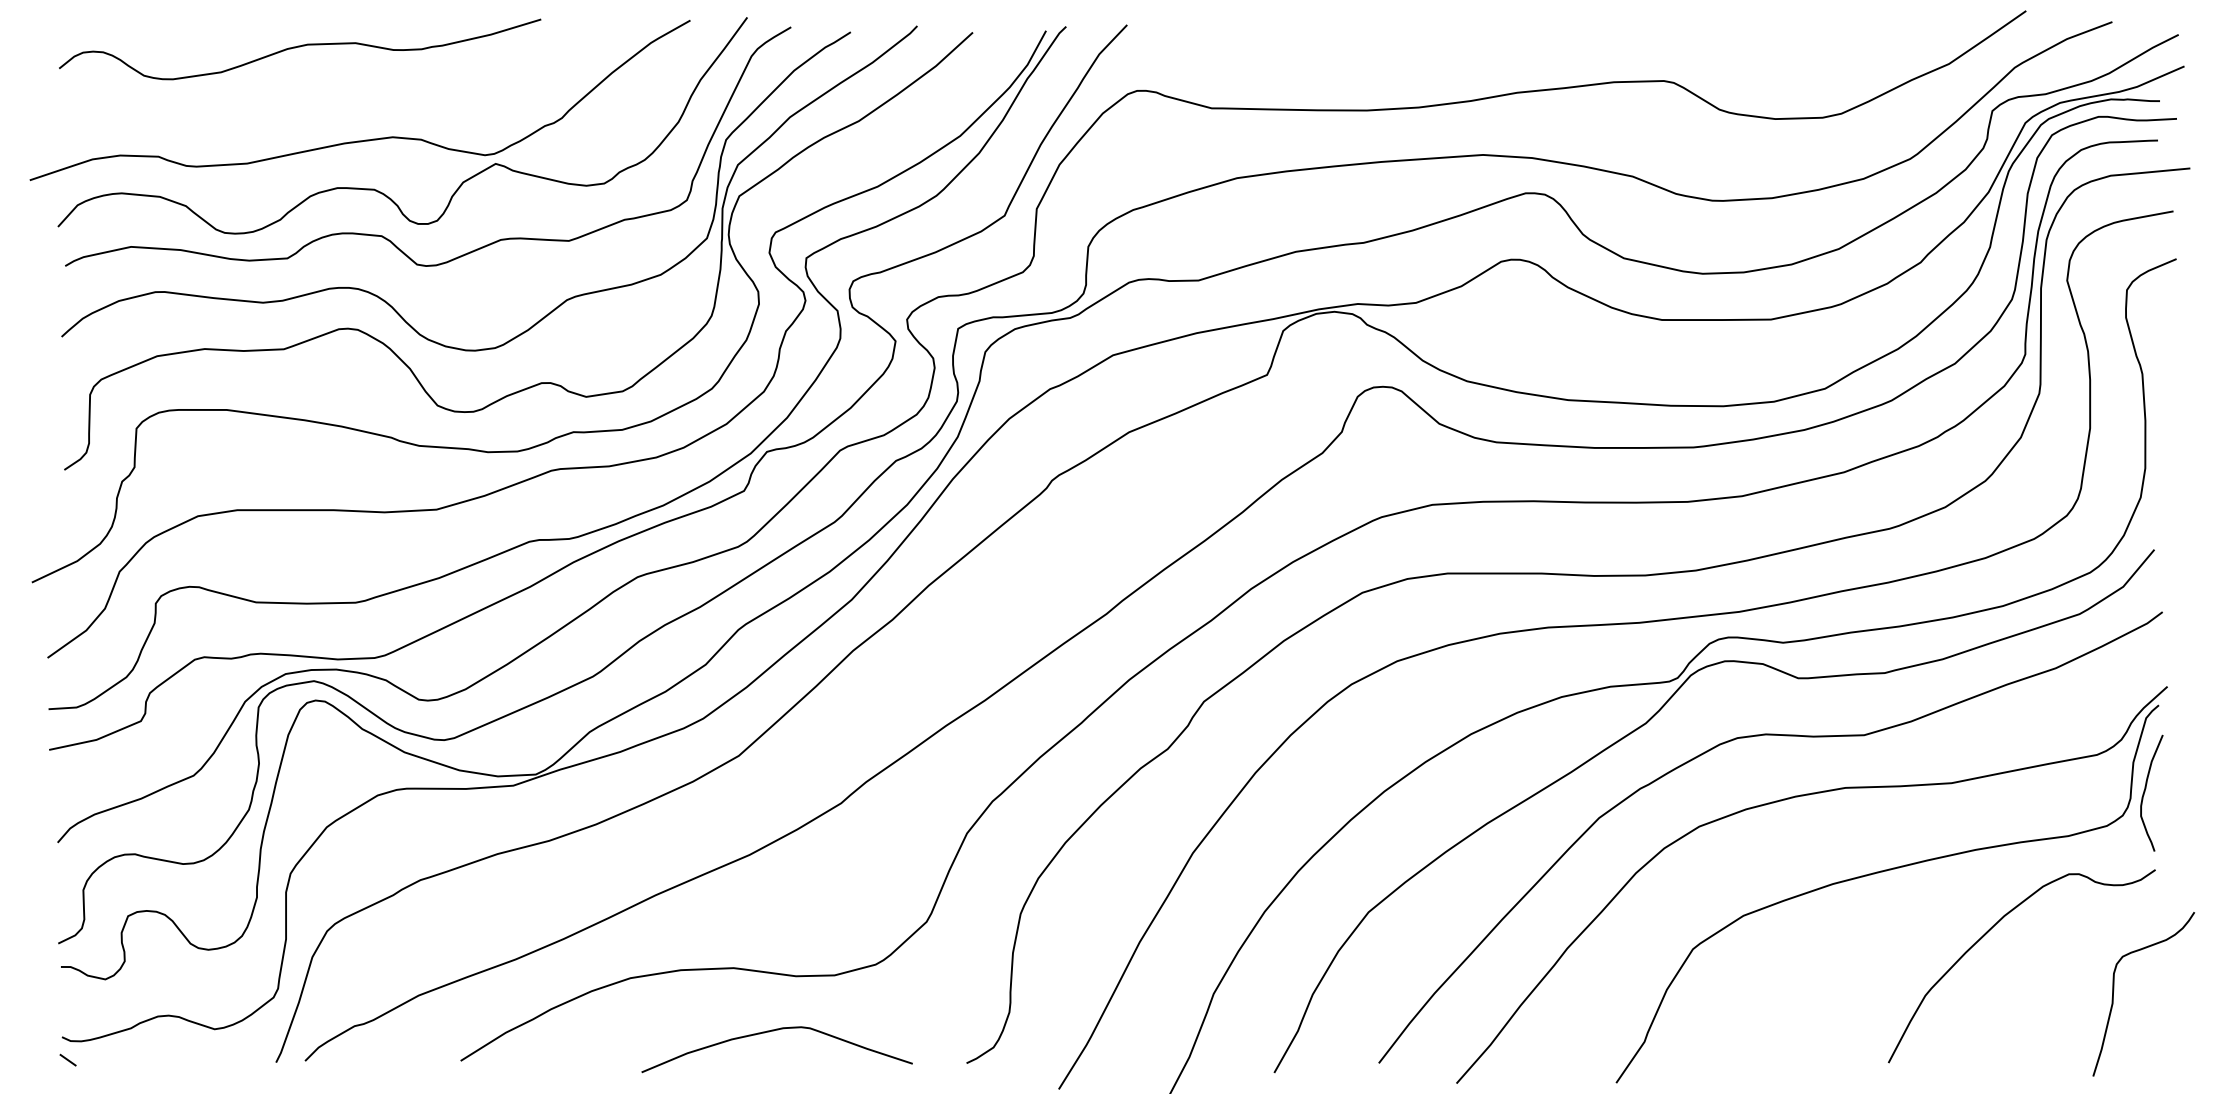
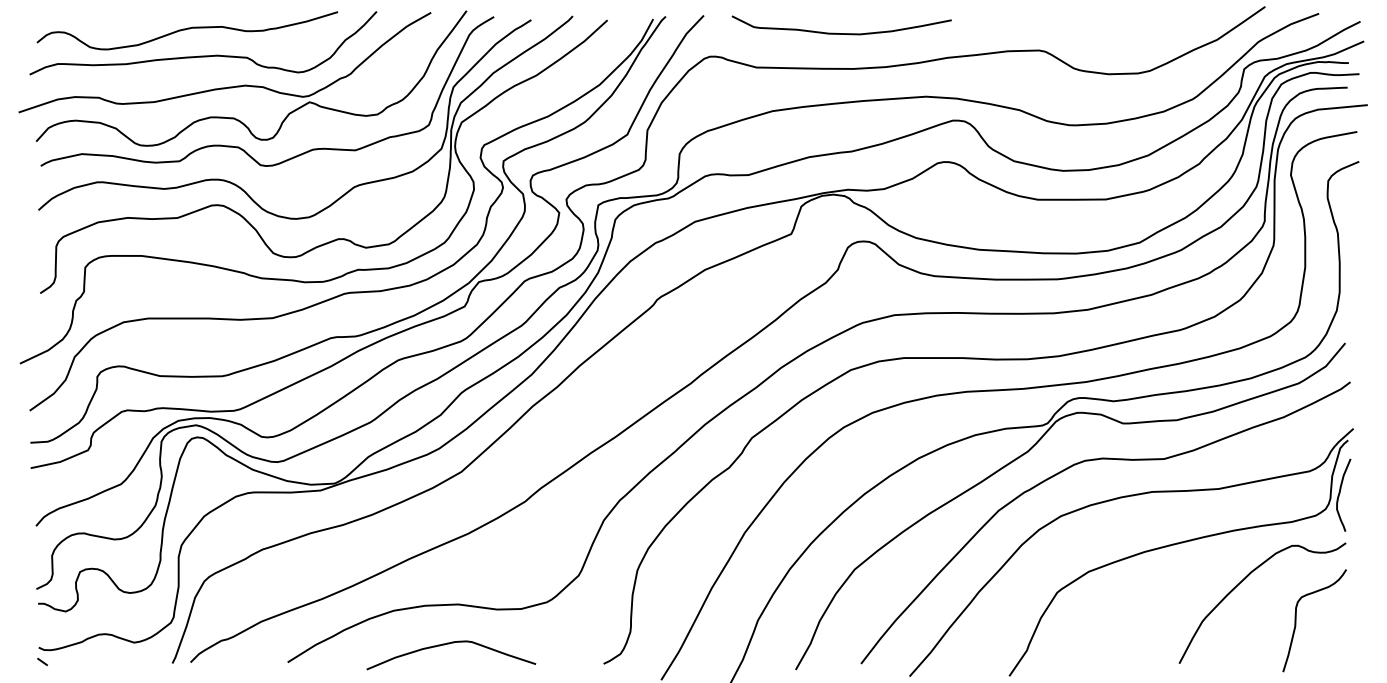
curve: (1347, 53) -> (841, 33), added
curve: (325, 88) -> (203, 55), added
curve: (2114, 993) -> (1296, 620), moved
curve: (774, 1032) -> (449, 644), moved

